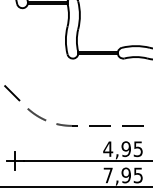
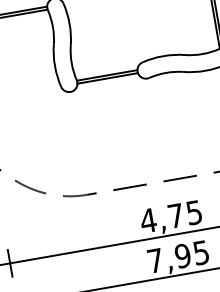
text: (125, 149) -> (174, 216), 4,95 -> 4,75

